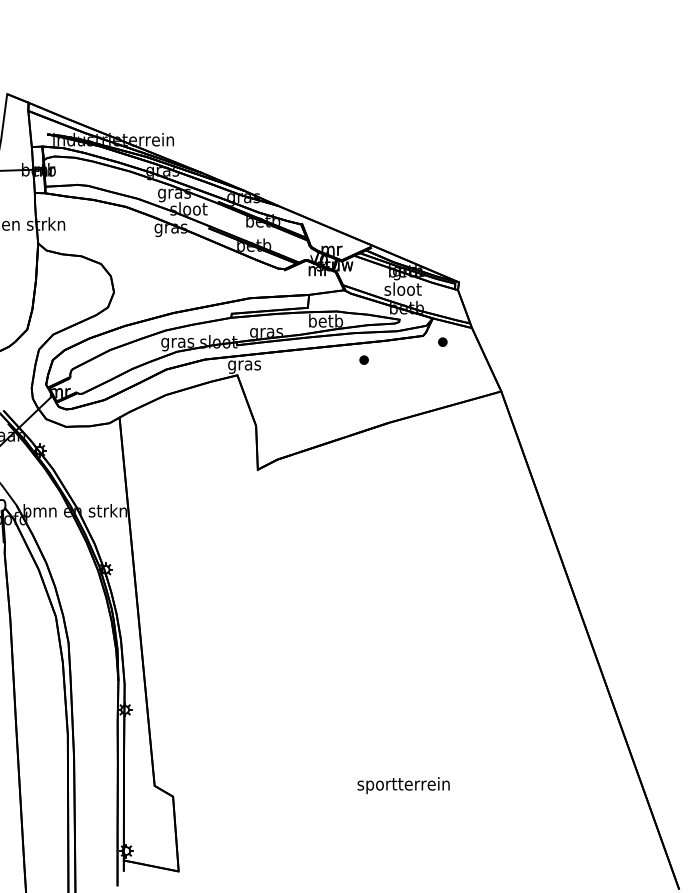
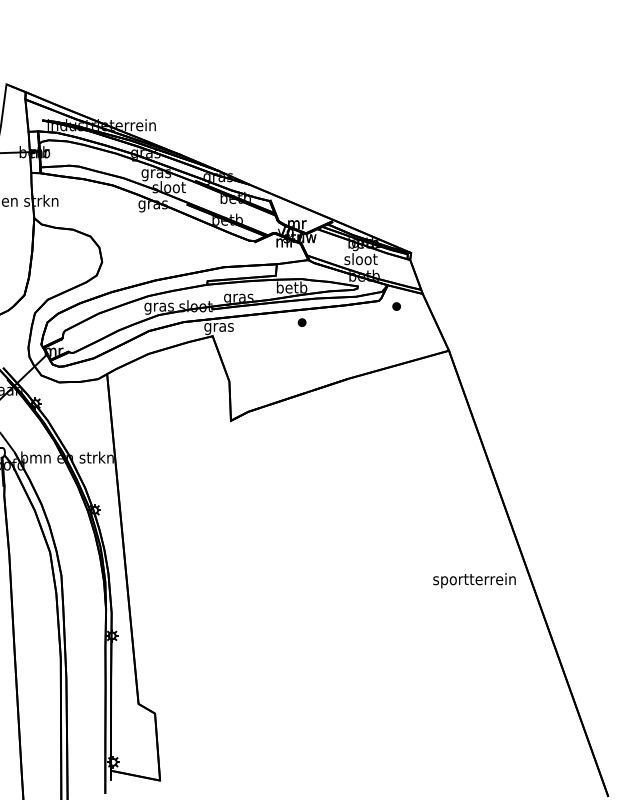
part: (363, 359) -> (301, 322), moved
text: (403, 785) -> (474, 580), moved

